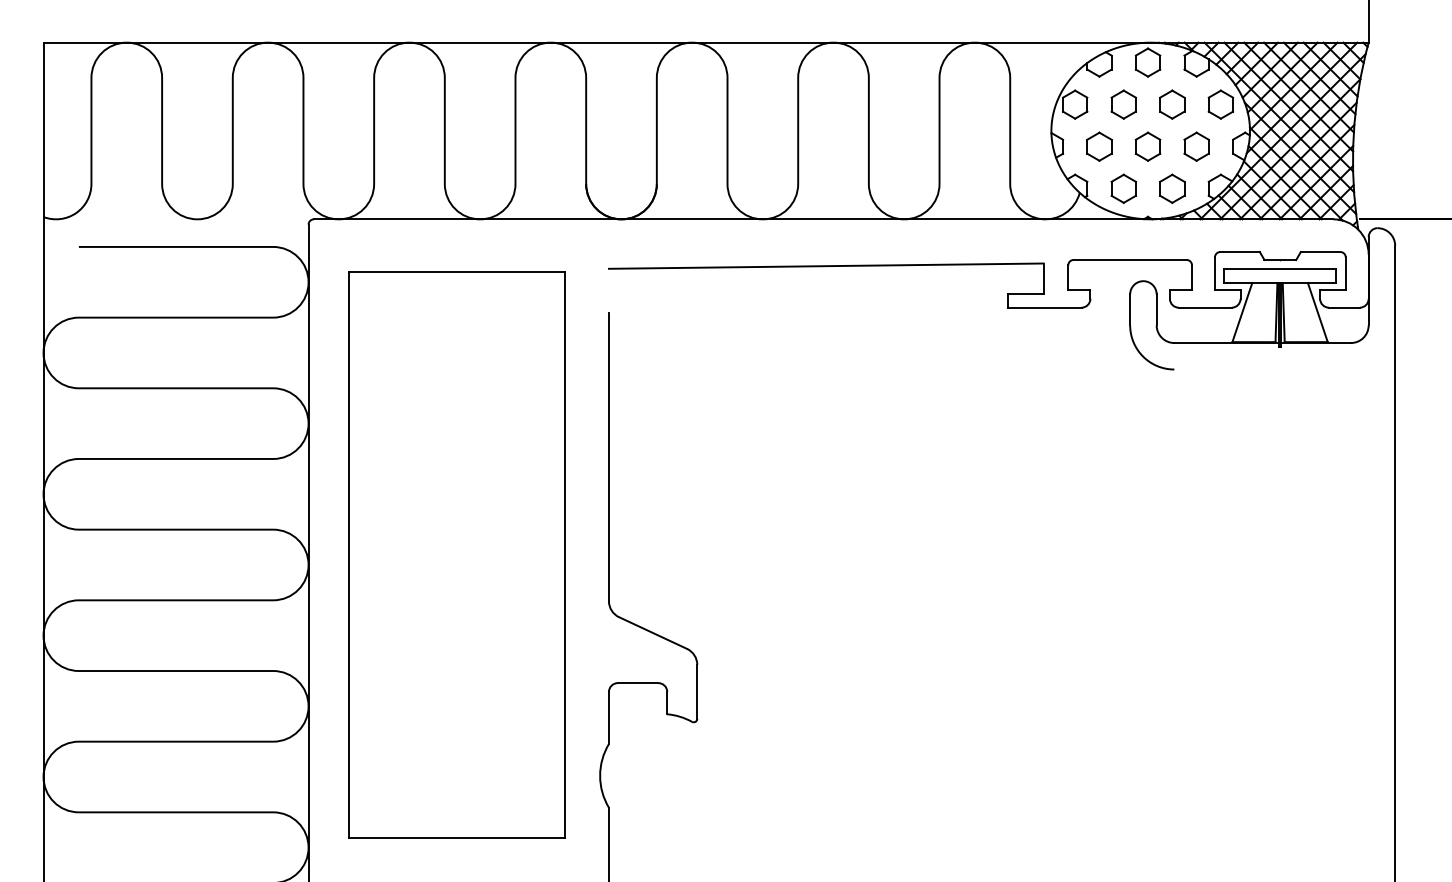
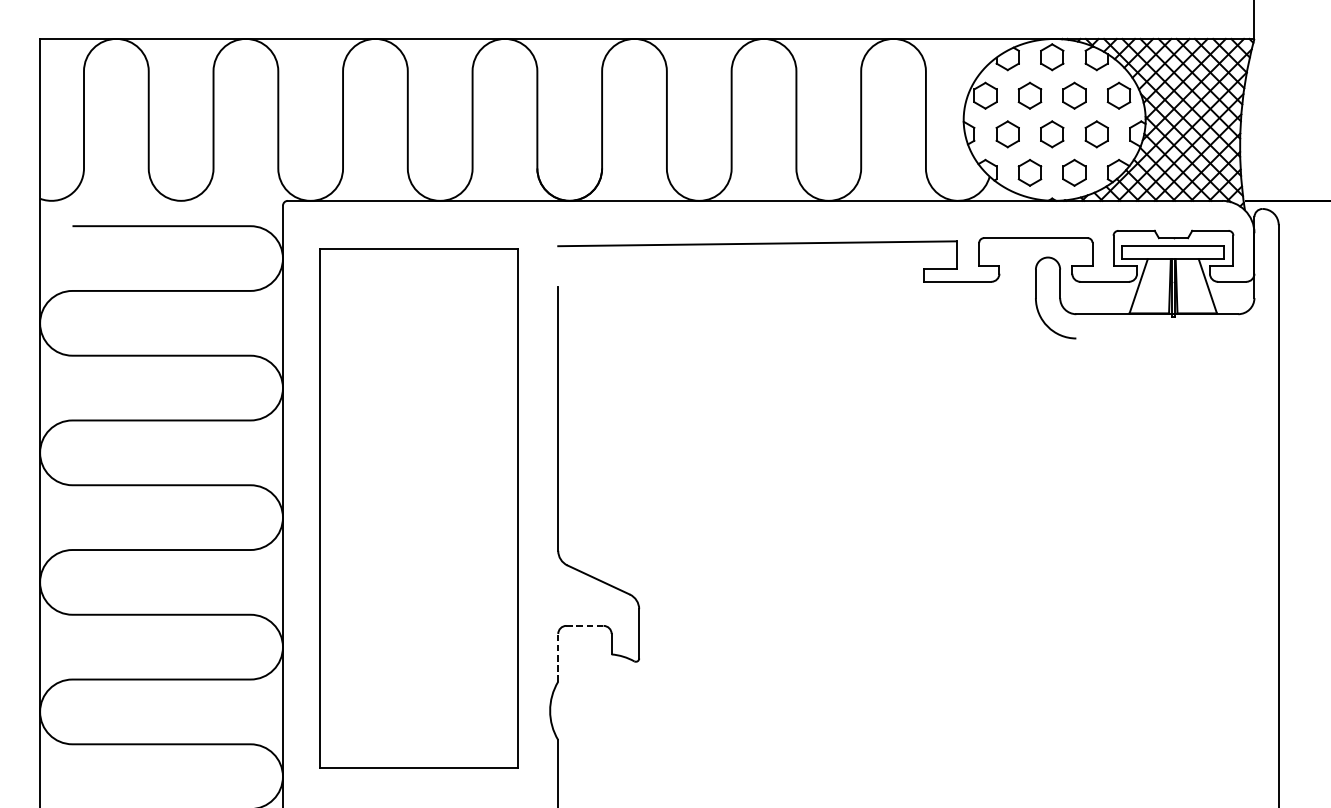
line: (638, 683) -> (585, 626), solid -> dashed
line: (608, 717) -> (557, 657), solid -> dashed

